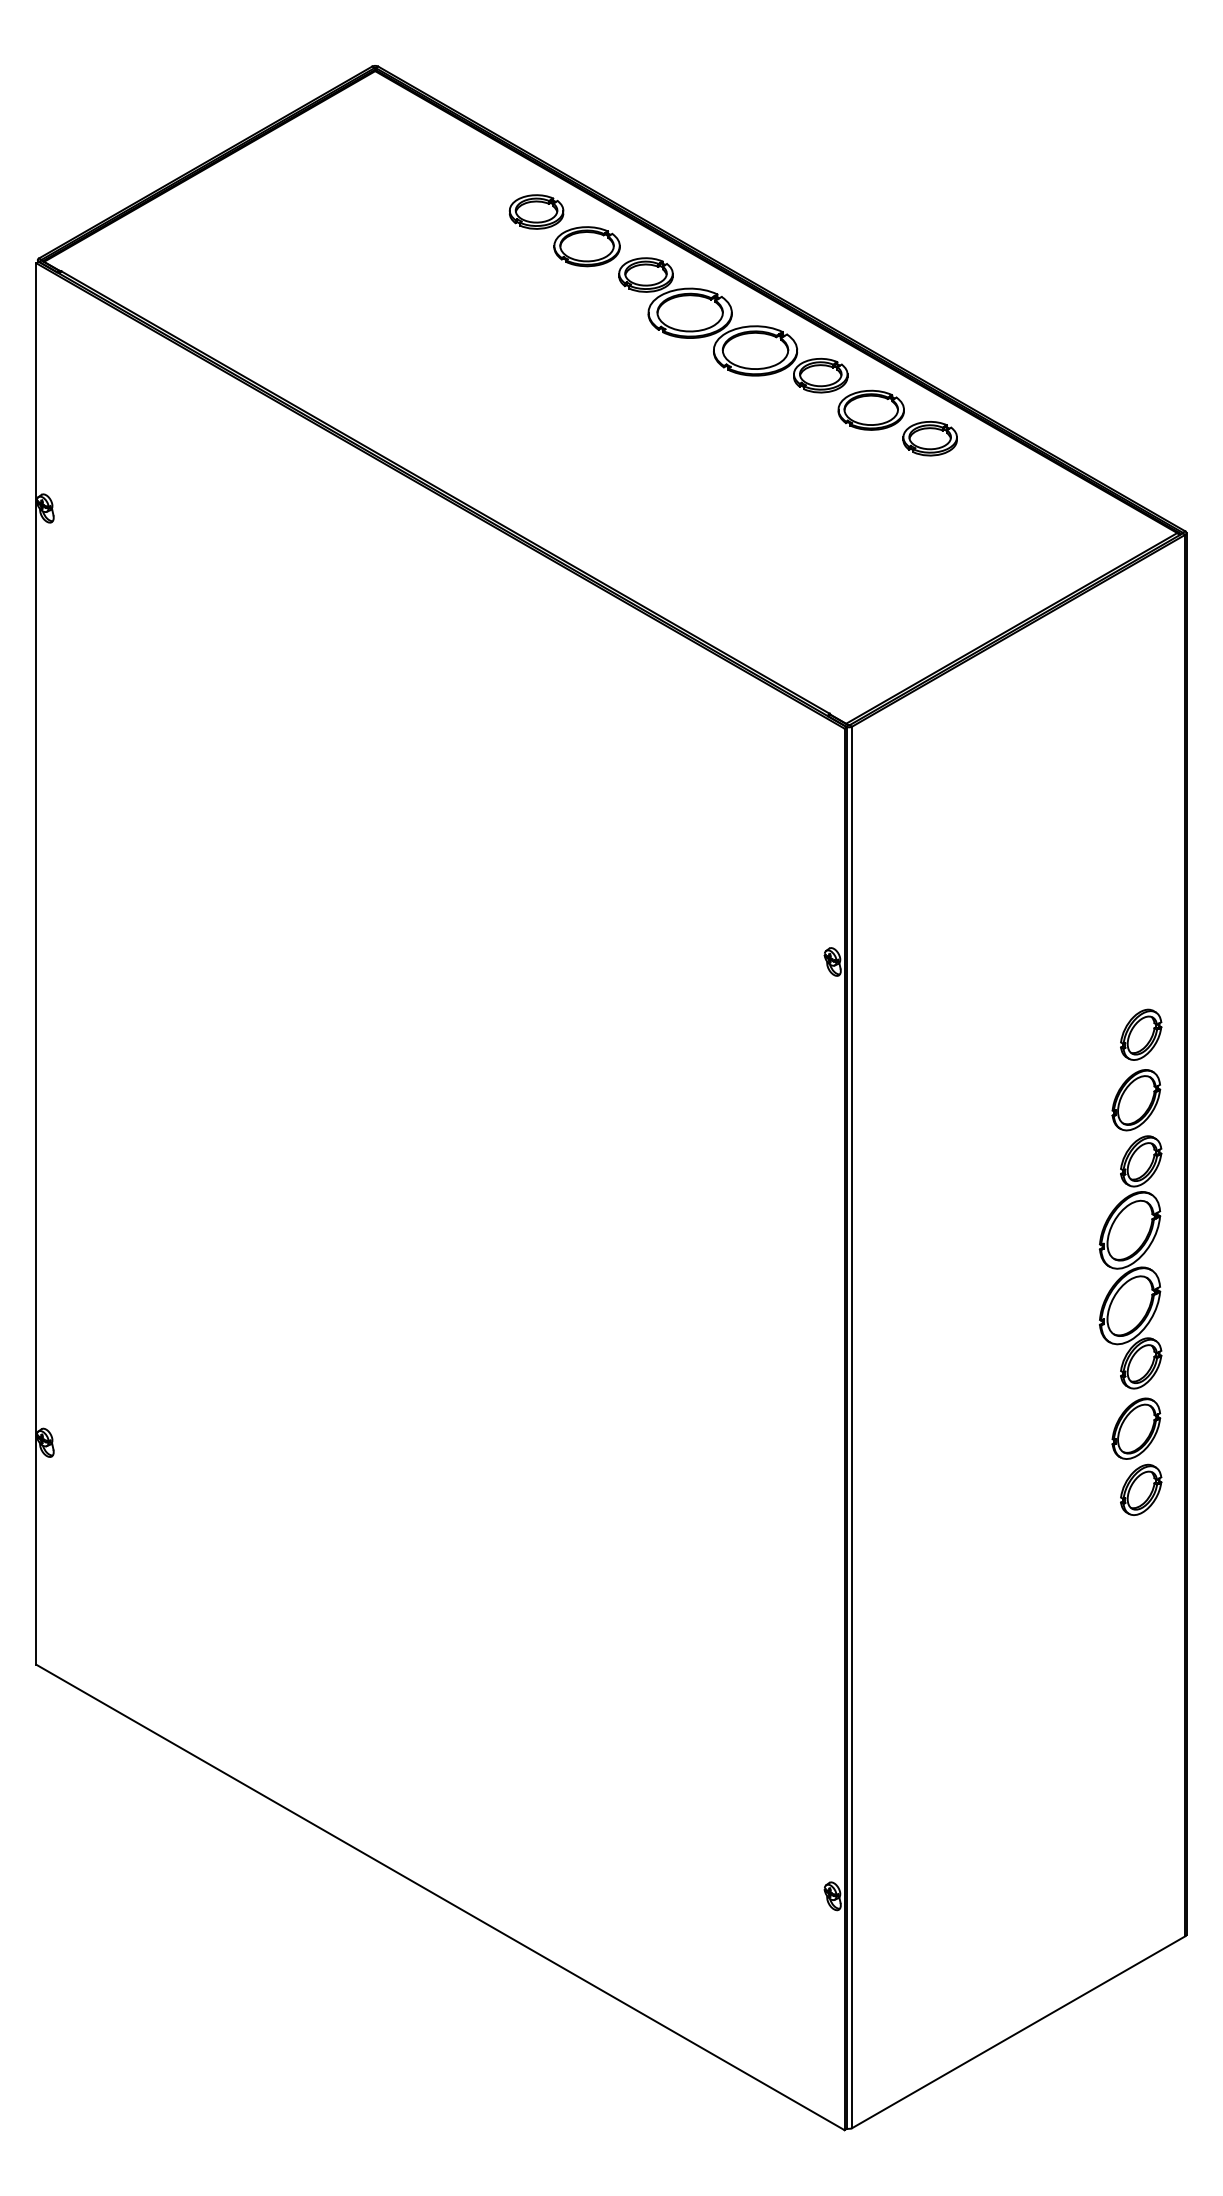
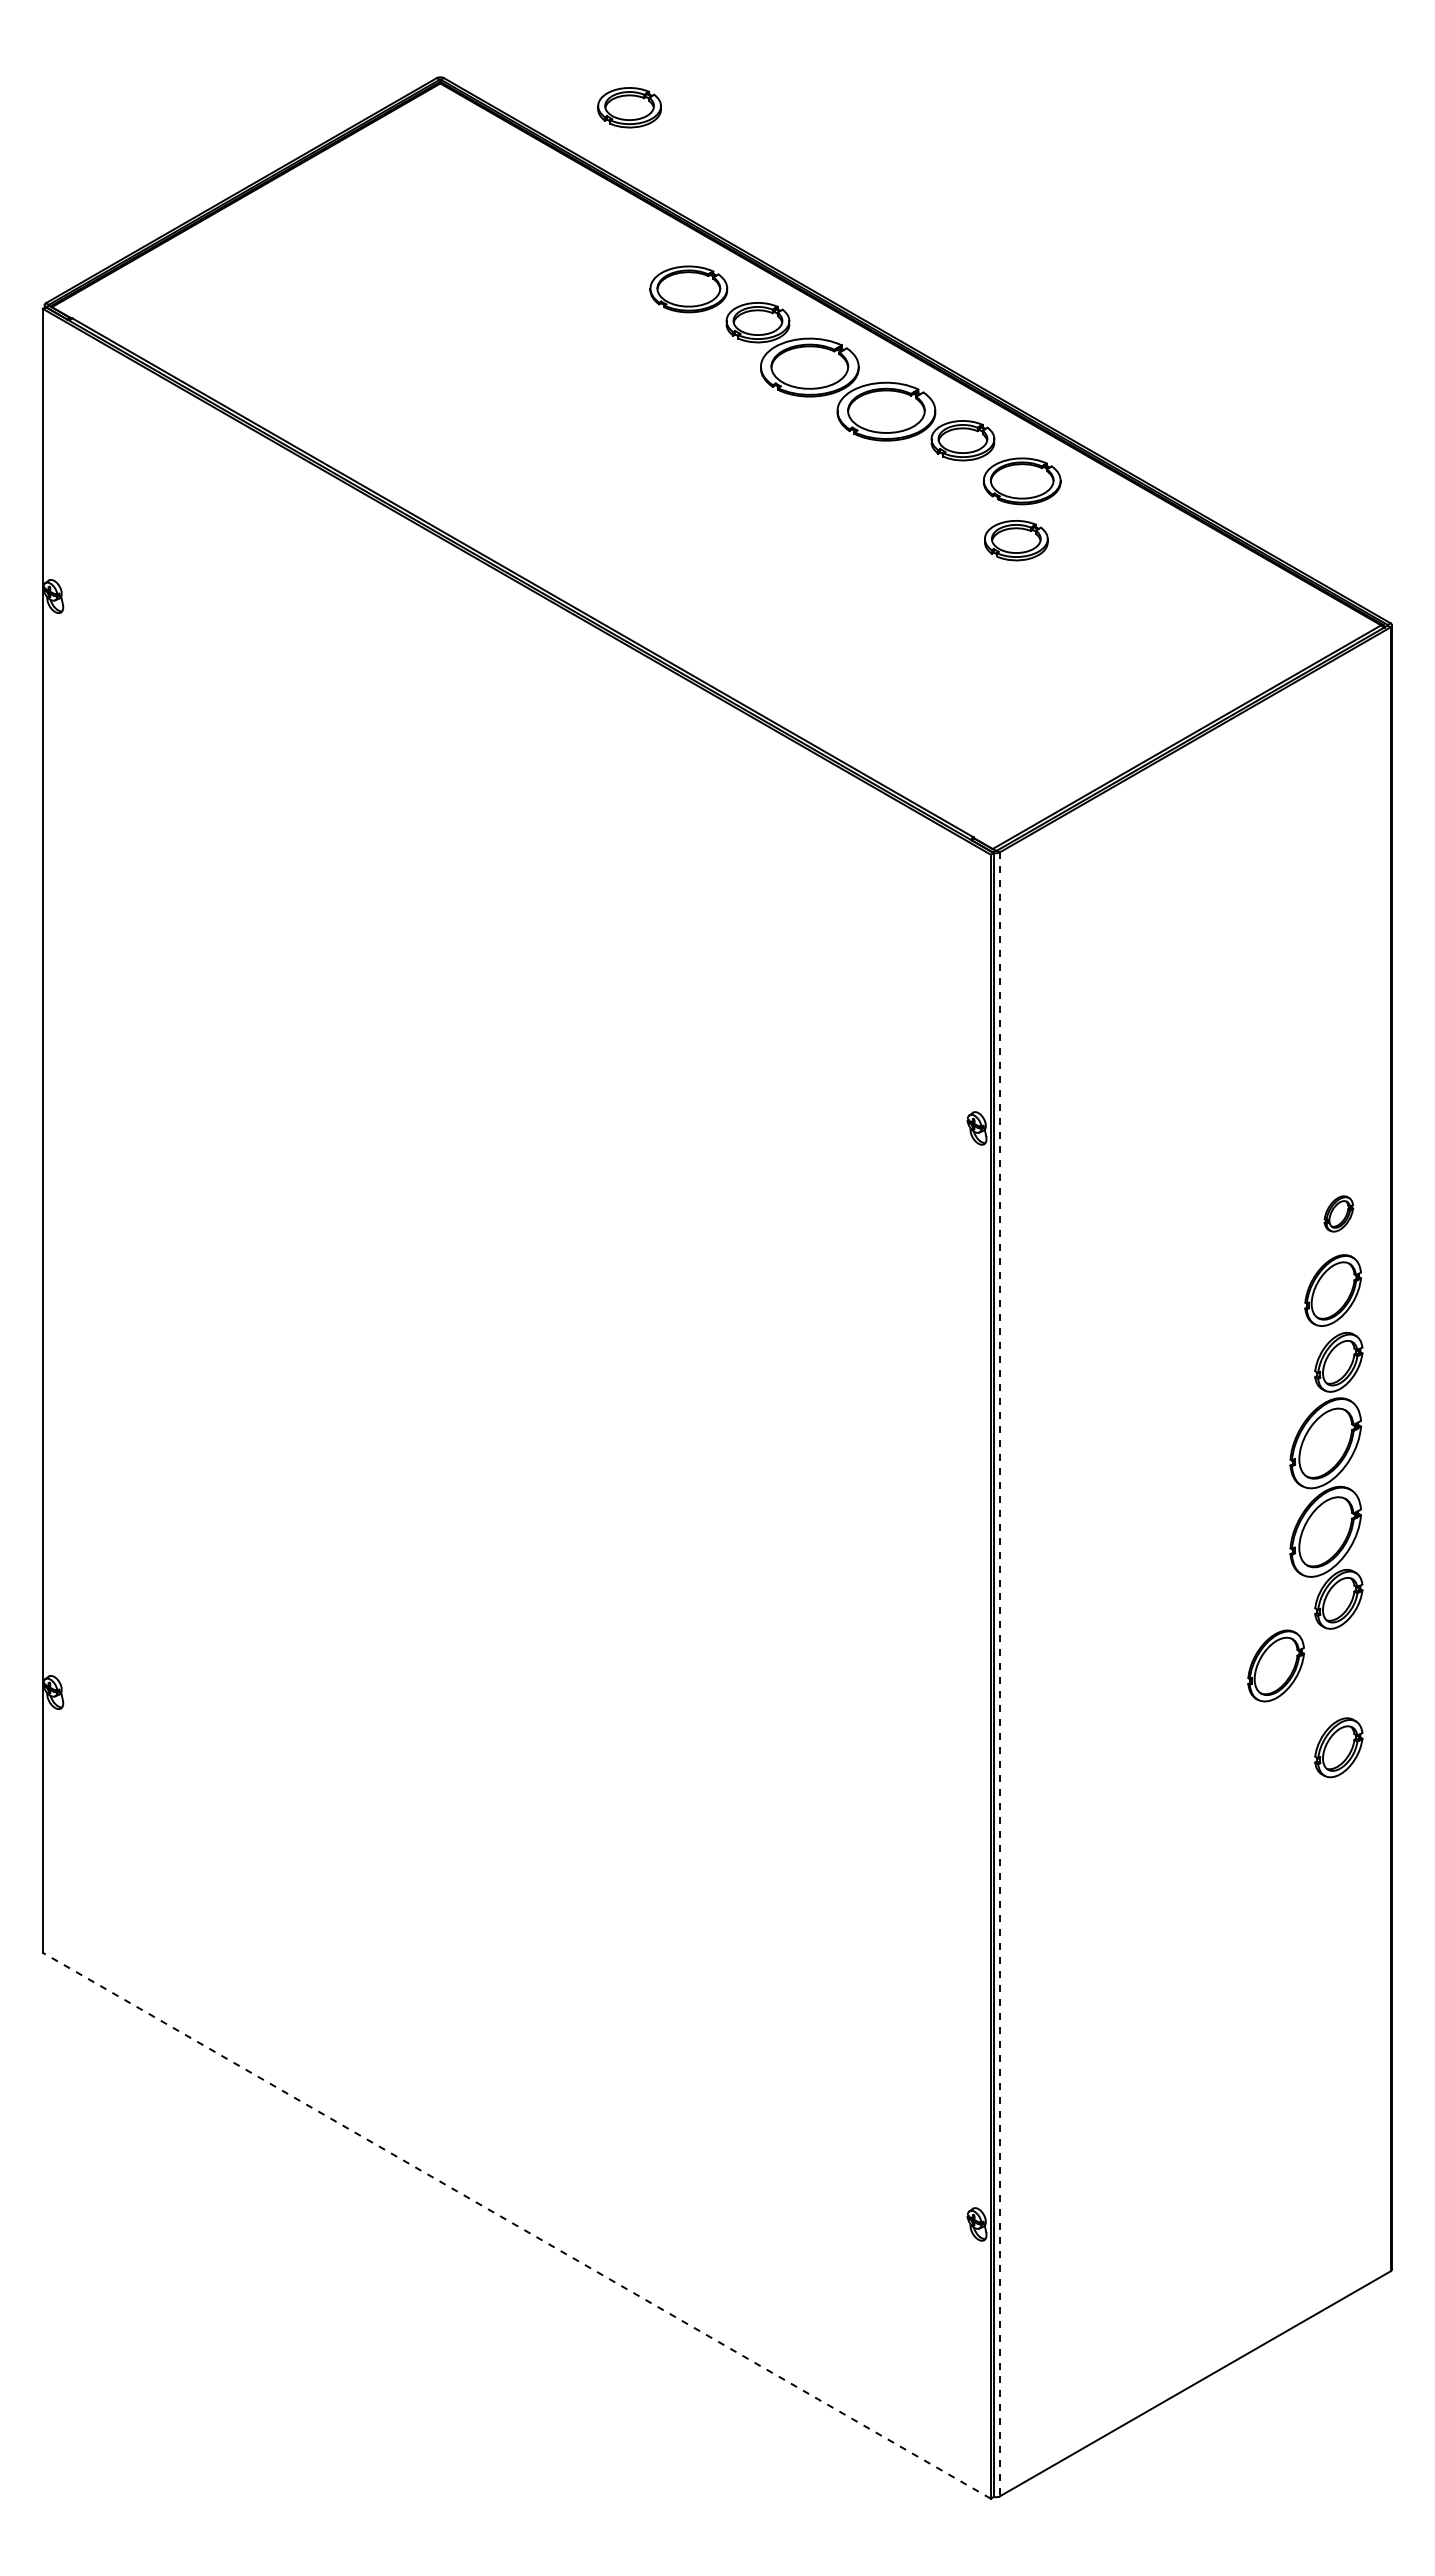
part: (536, 211) -> (629, 107), moved
part: (930, 438) -> (1016, 540), moved
part: (1140, 1034) -> (1338, 1213), size x0.6
line: (851, 1427) -> (999, 1674), solid -> dashed
part: (1136, 1428) -> (1276, 1665), moved
line: (440, 1897) -> (516, 2225), solid -> dashed

